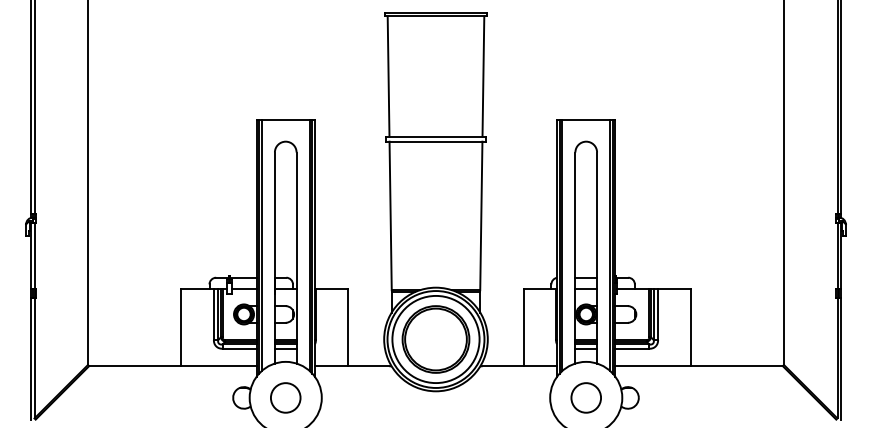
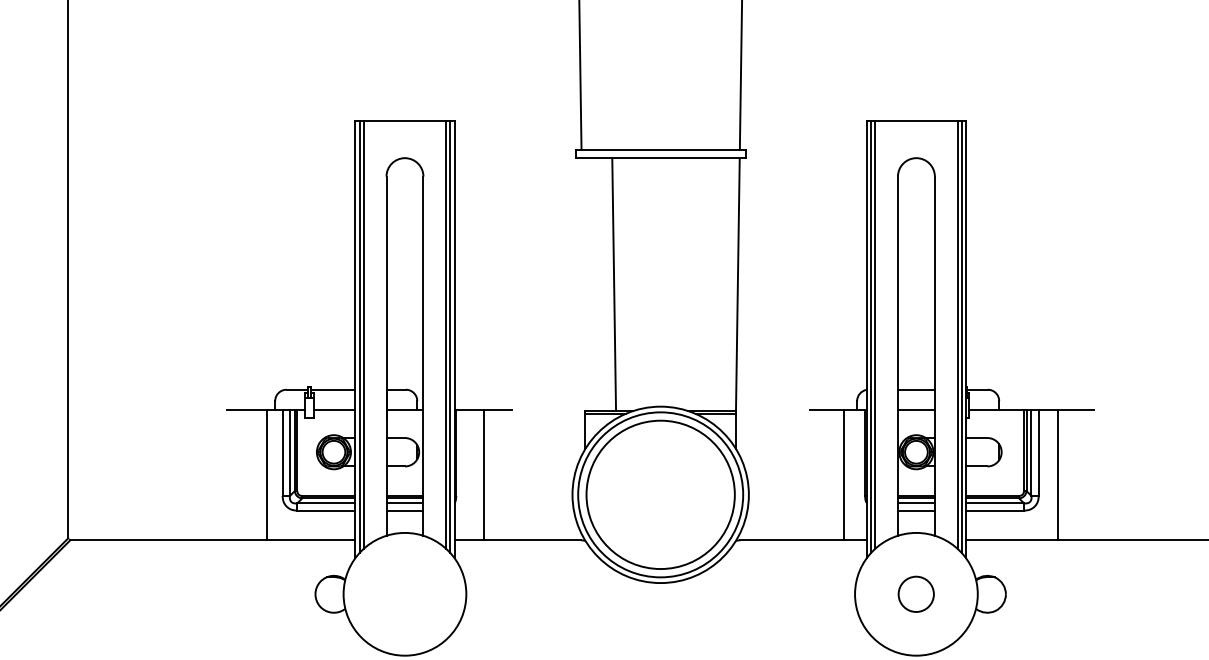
line: (390, 215) -> (613, 283), moved
line: (181, 327) -> (266, 474), moved
line: (348, 327) -> (484, 474), moved
line: (523, 327) -> (843, 474), moved
line: (690, 327) -> (1058, 474), moved
part: (435, 339) -> (659, 494), removed
circle: (285, 397) -> (404, 593), removed
circle: (585, 397) -> (915, 593), size x0.7

